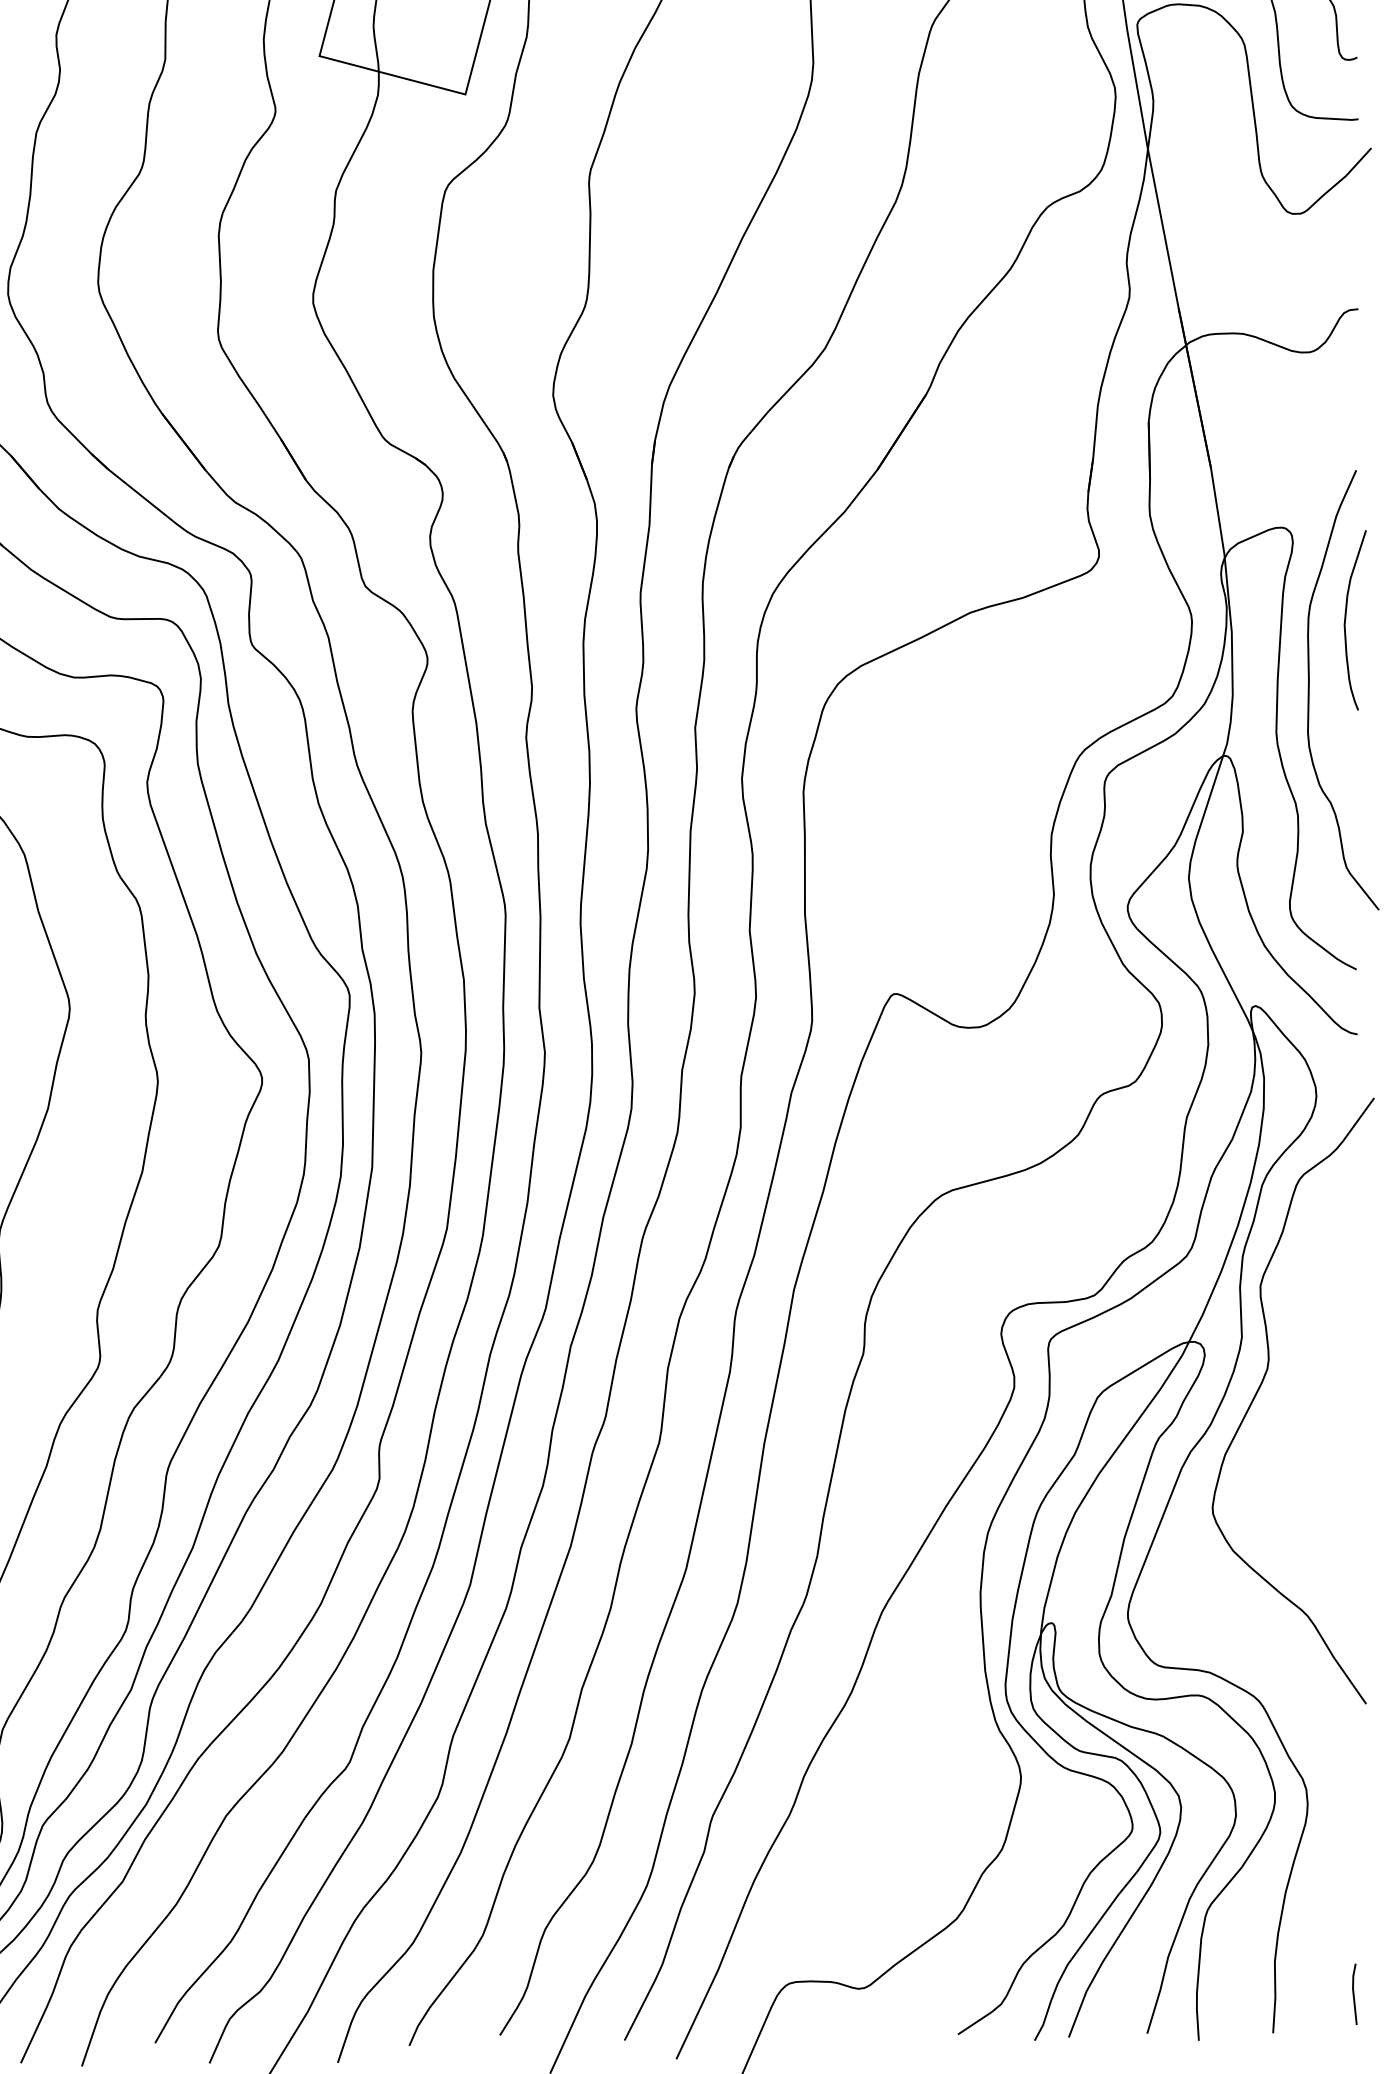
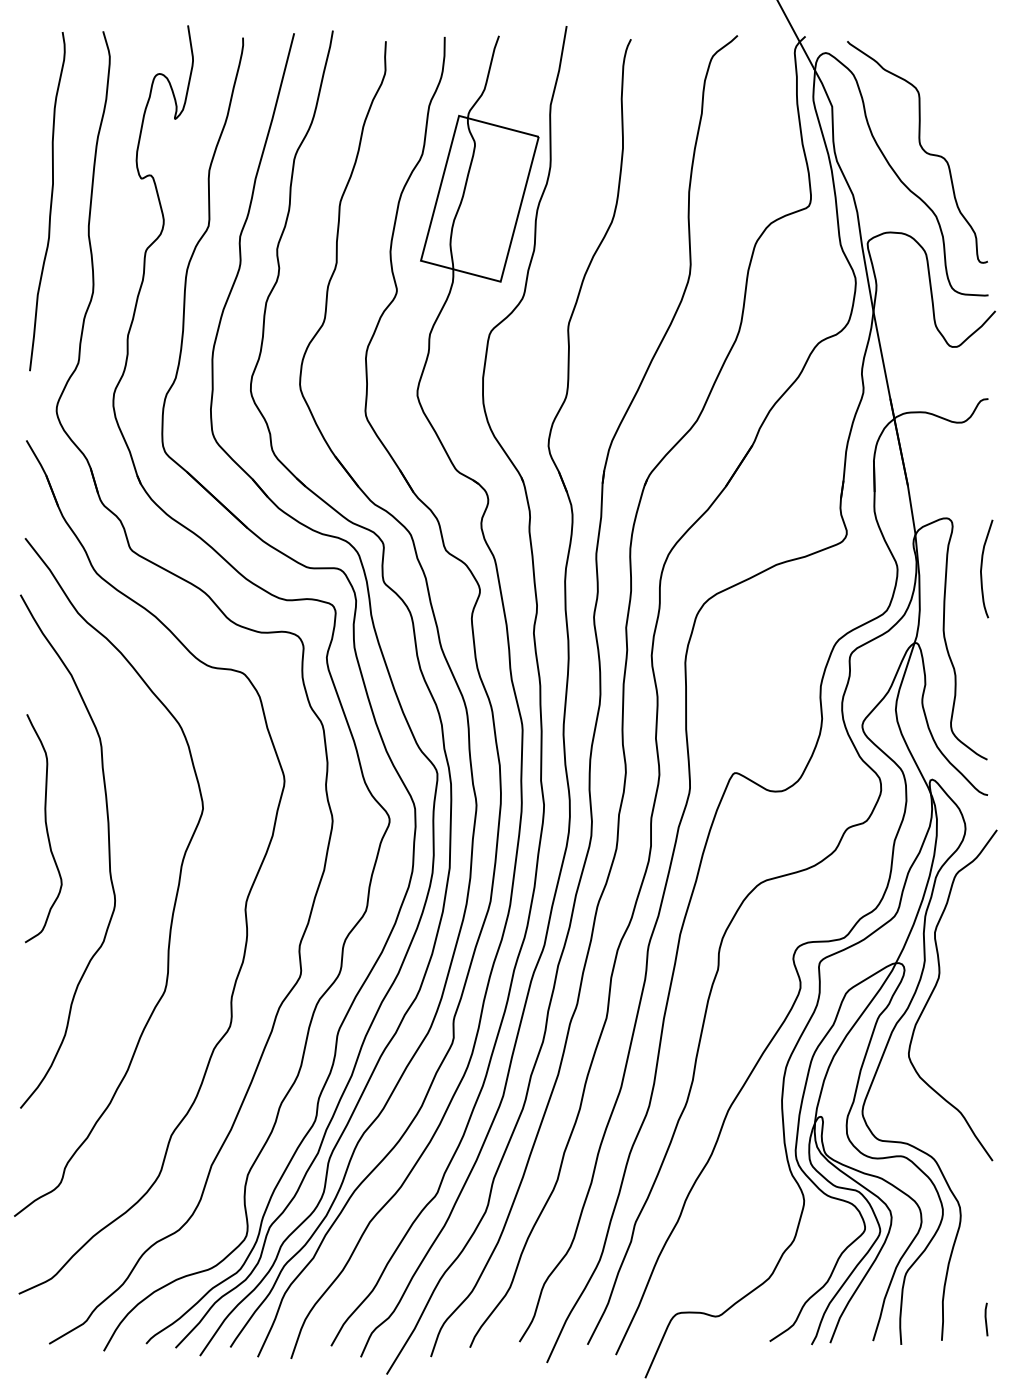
curve: (1310, 688) -> (962, 606), removed

